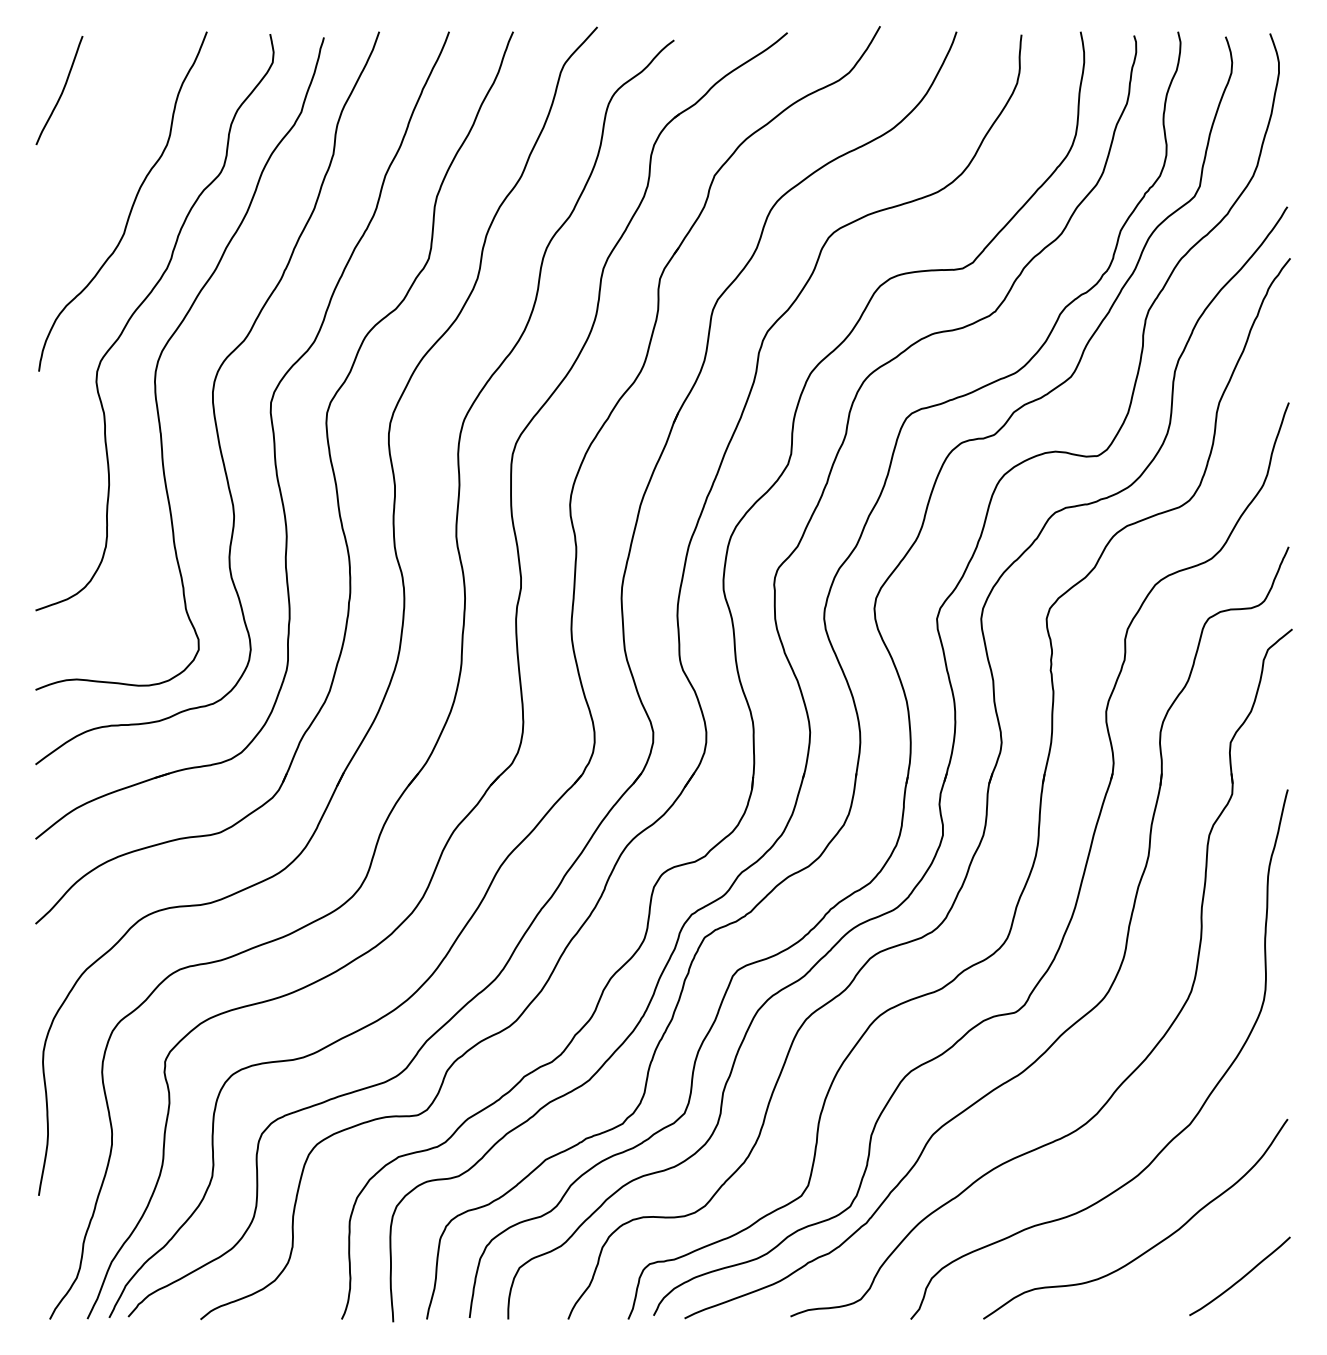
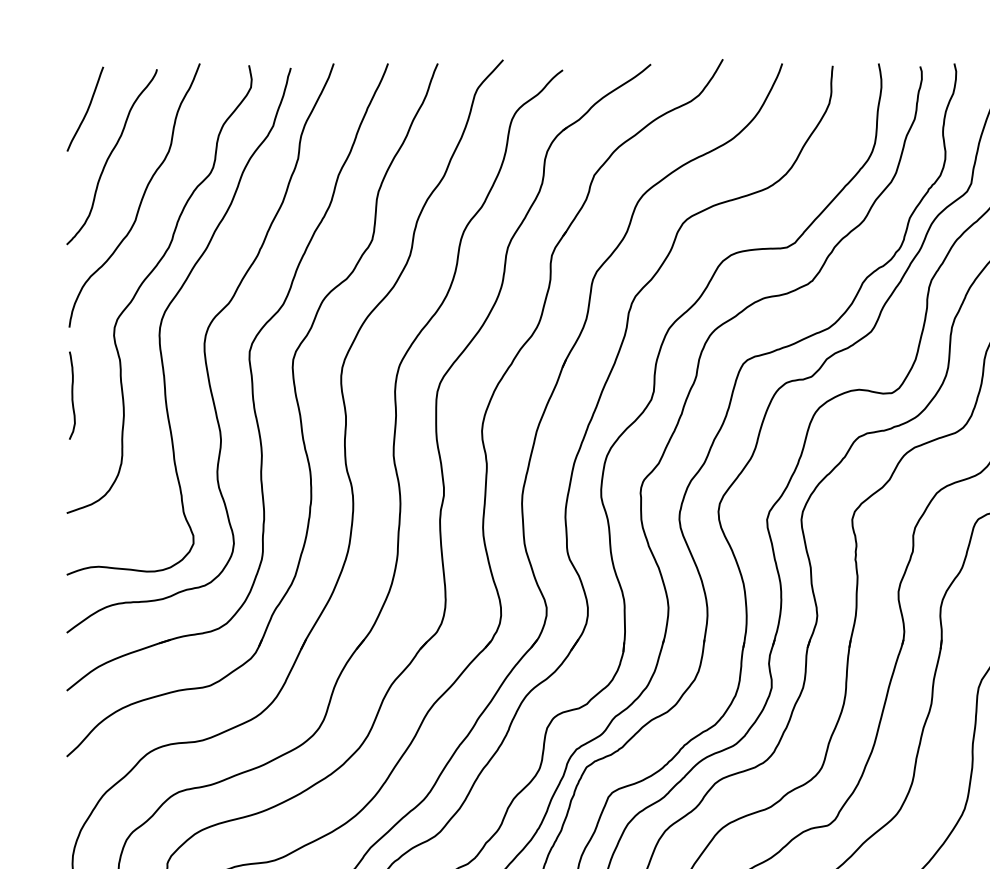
curve: (91, 151) -> (110, 156), added
curve: (42, 458) -> (72, 395), added

